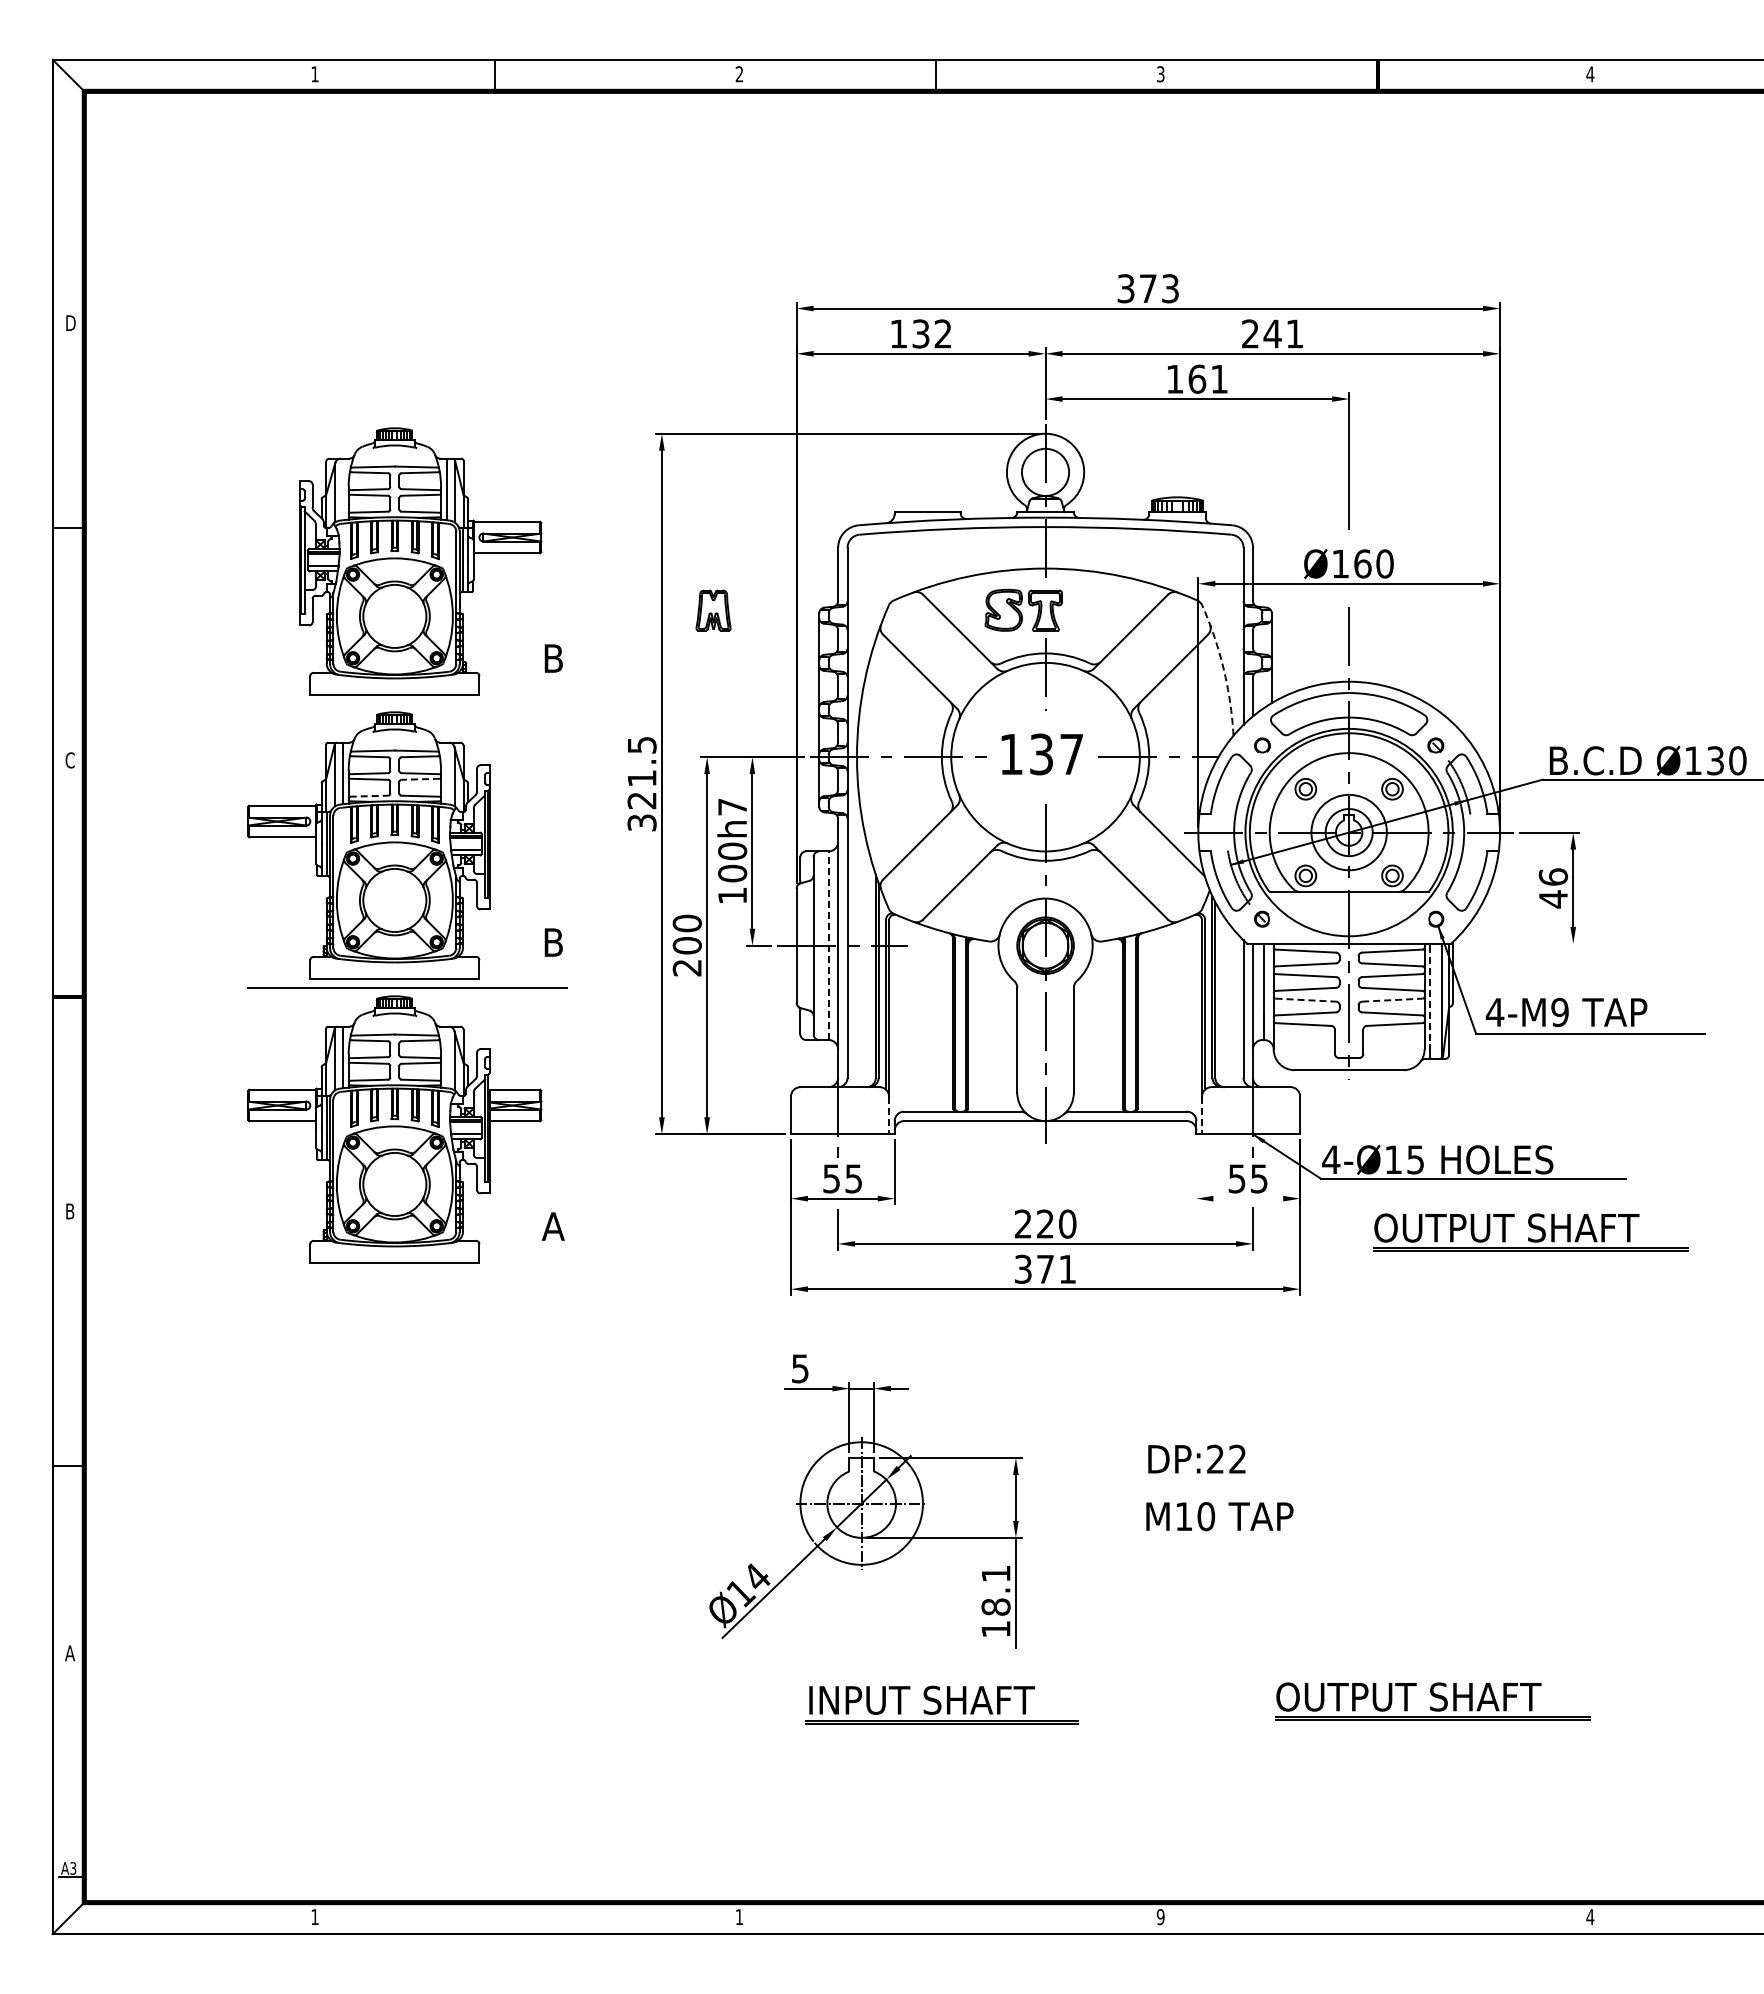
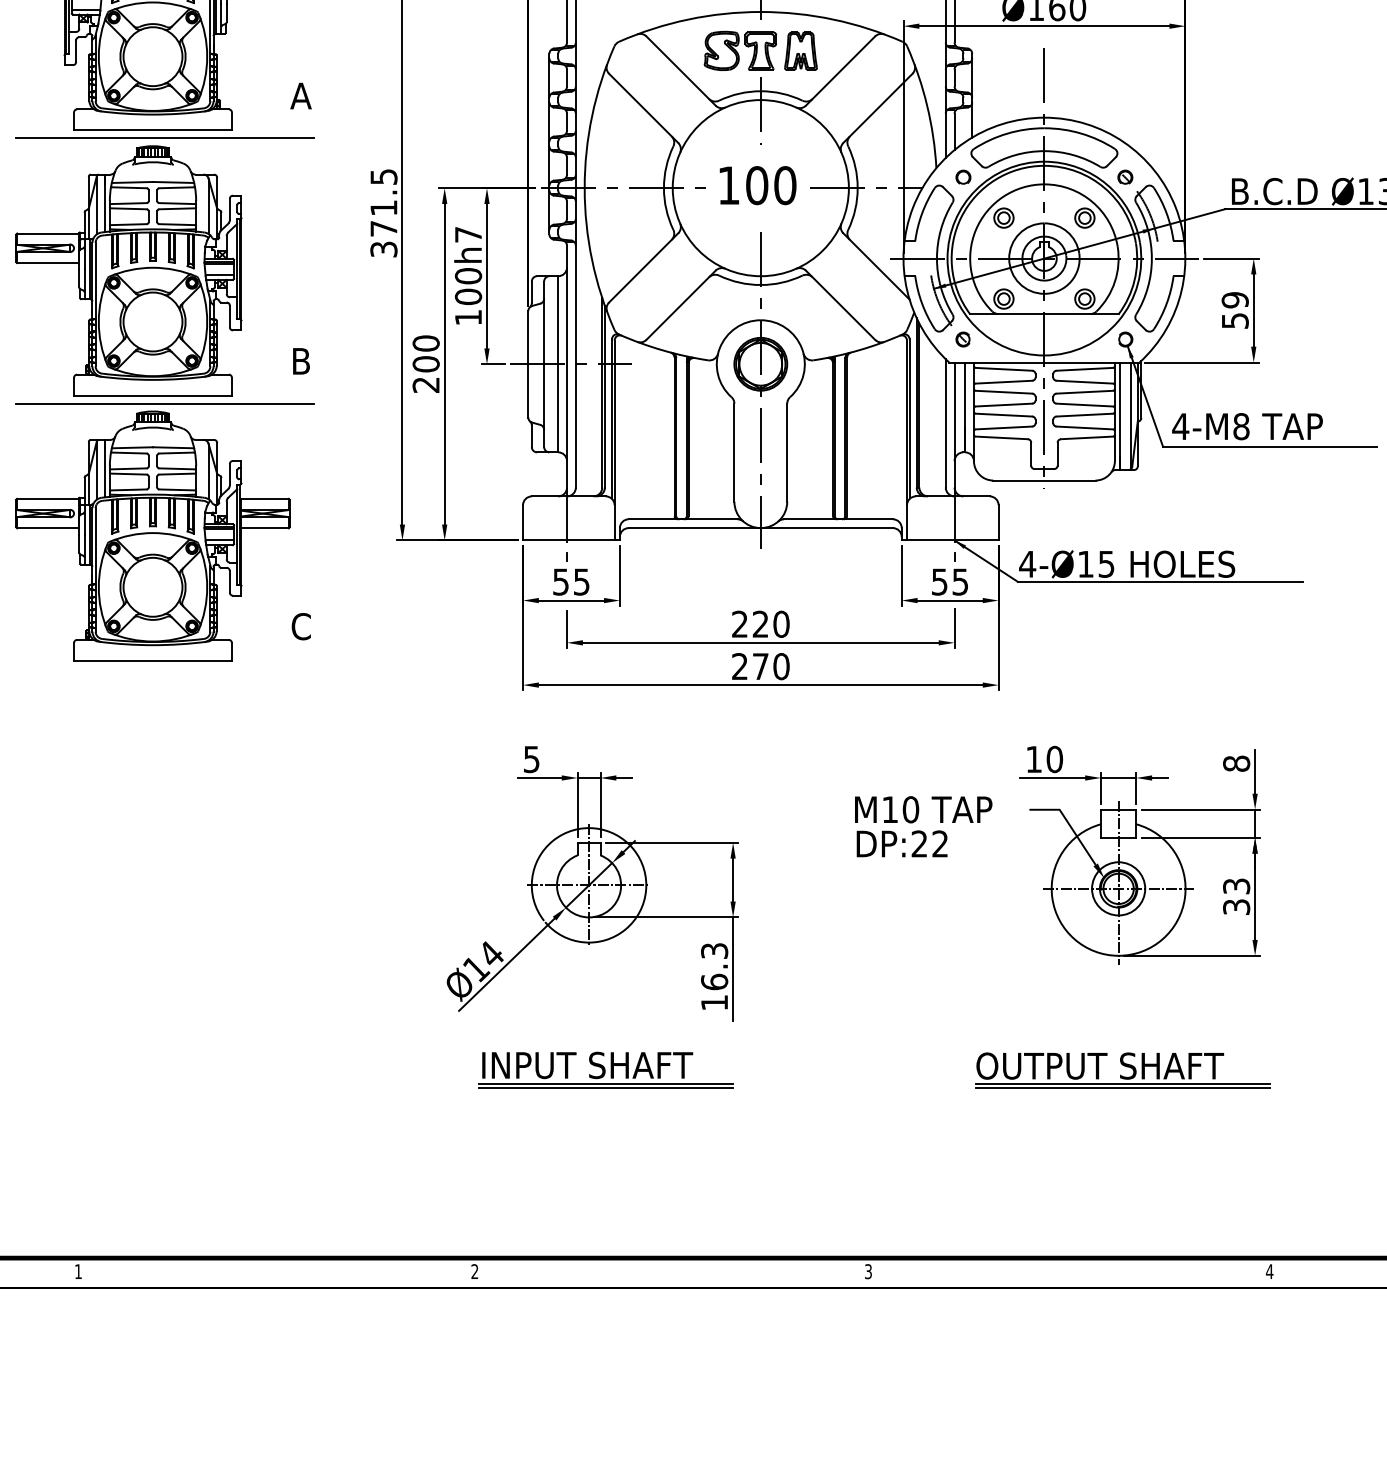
part: (713, 610) -> (800, 51), moved
text: (552, 658) -> (300, 95), B -> A
arc: (1223, 669) -> (927, 106), dashed -> solid
line: (407, 703) -> (164, 138), added
text: (1056, 754) -> (771, 185), 137 -> 100
line: (420, 779) -> (176, 209), dashed -> solid
line: (369, 796) -> (129, 224), dashed -> solid
text: (641, 800) -> (383, 228), 321.5 -> 371.5
text: (1553, 888) -> (1235, 310), 46 -> 59
line: (1517, 943) -> (1201, 362), added
line: (828, 945) -> (558, 364), dashed -> solid
line: (1306, 1000) -> (1004, 415), dashed -> solid
line: (1392, 1000) -> (1084, 415), dashed -> solid
line: (1430, 1002) -> (1120, 417), dashed -> solid
text: (1559, 1012) -> (1240, 426), 4-M9 -> 4-M8
line: (889, 1115) -> (615, 522), dashed -> solid
line: (1202, 1115) -> (907, 522), dashed -> solid
line: (1196, 1171) -> (901, 575), added
line: (1248, 1198) -> (950, 600), added
text: (552, 1226) -> (300, 626), A -> C
part: (1530, 1232) -> (1213, 632), removed
text: (1045, 1268) -> (760, 665), 371 -> 270
part: (1451, 1470) -> (1140, 854), added
text: (1219, 1516) -> (923, 809), moved
text: (995, 1590) -> (714, 966), 18.1 -> 16.3
part: (941, 1704) -> (605, 1069), moved
text: (738, 1916) -> (473, 1271), 1 -> 2
text: (1160, 1916) -> (868, 1271), 9 -> 3

